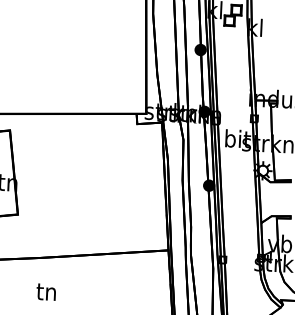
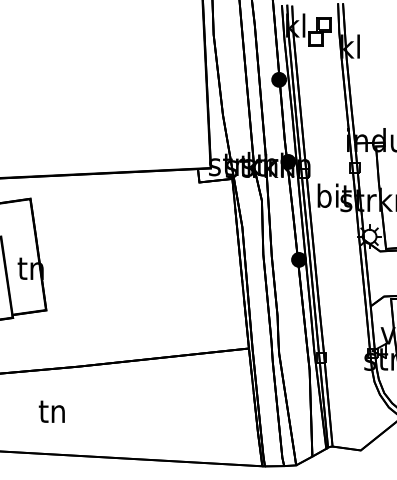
text: (45, 291) -> (51, 411), moved

